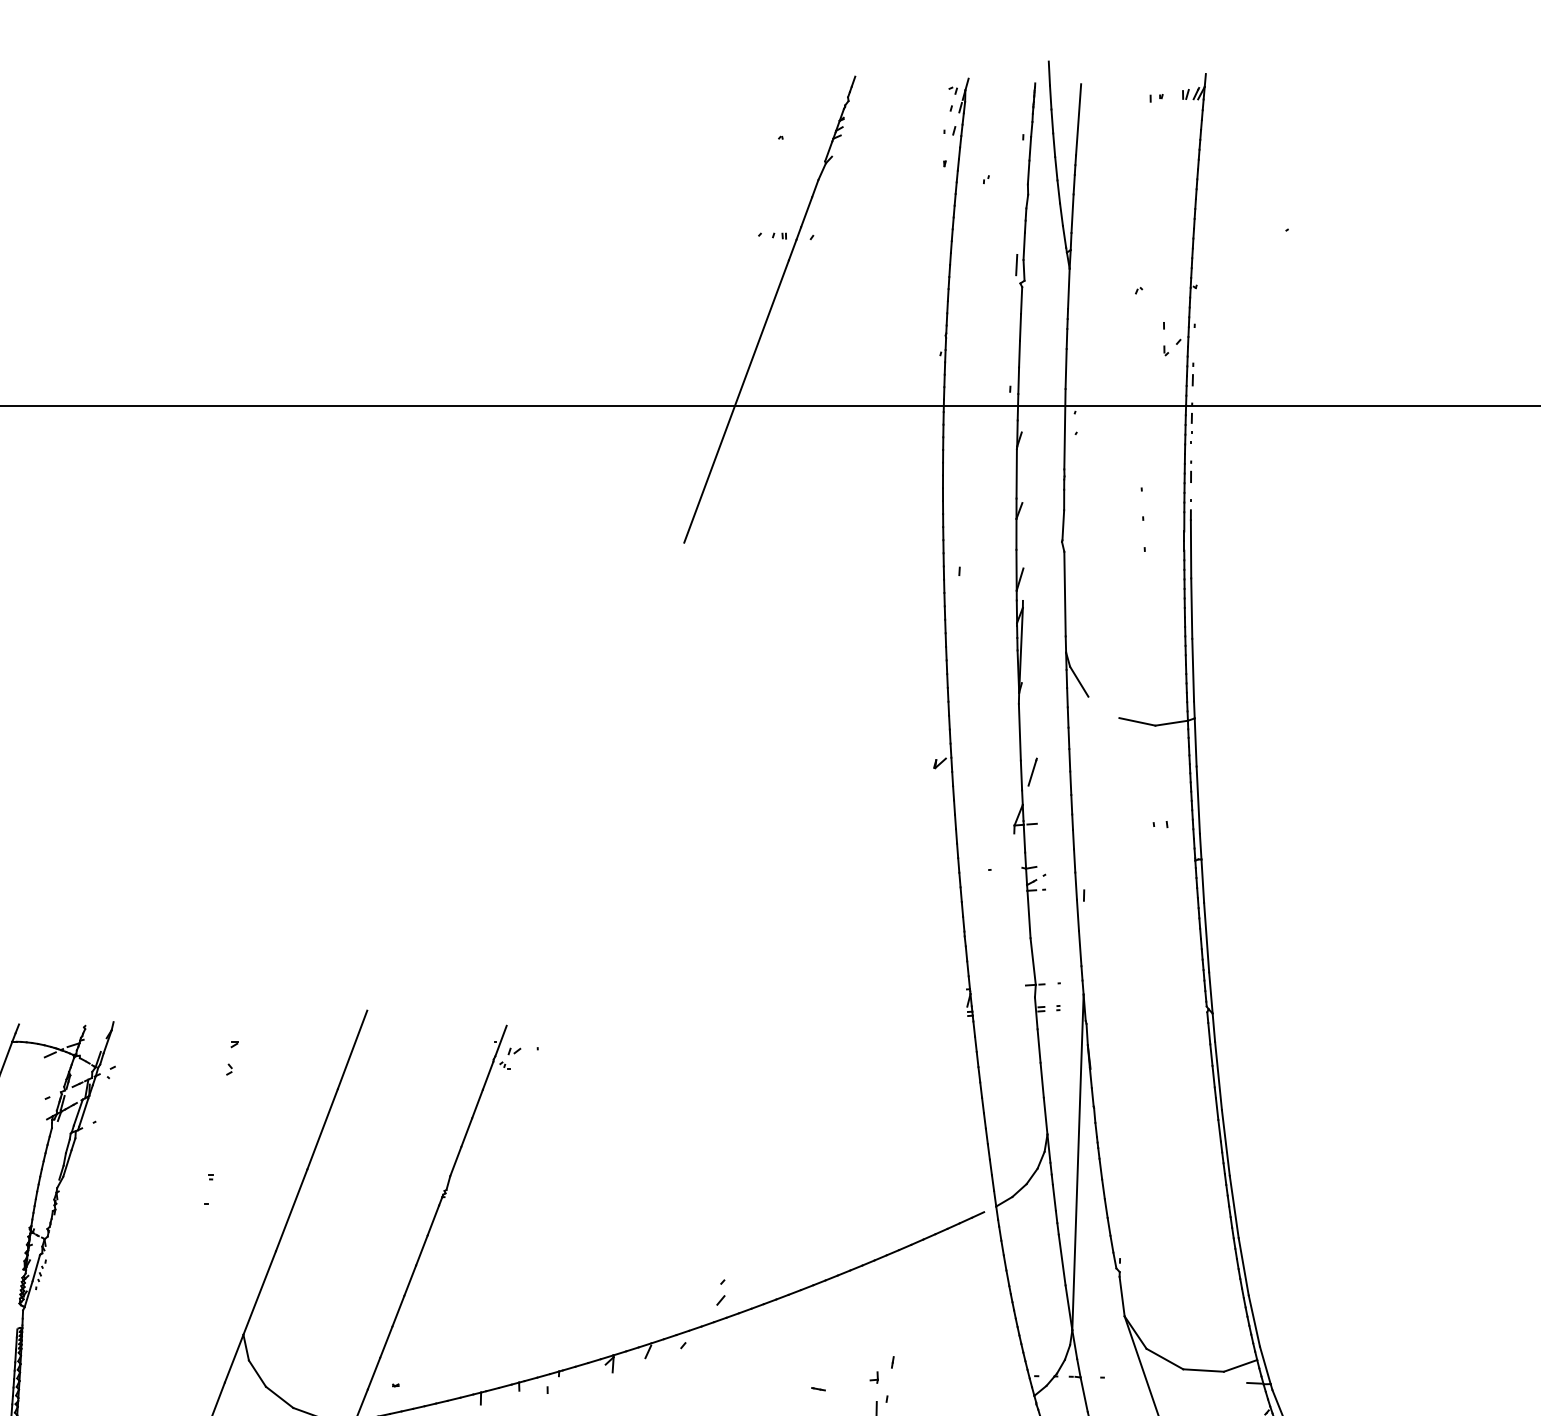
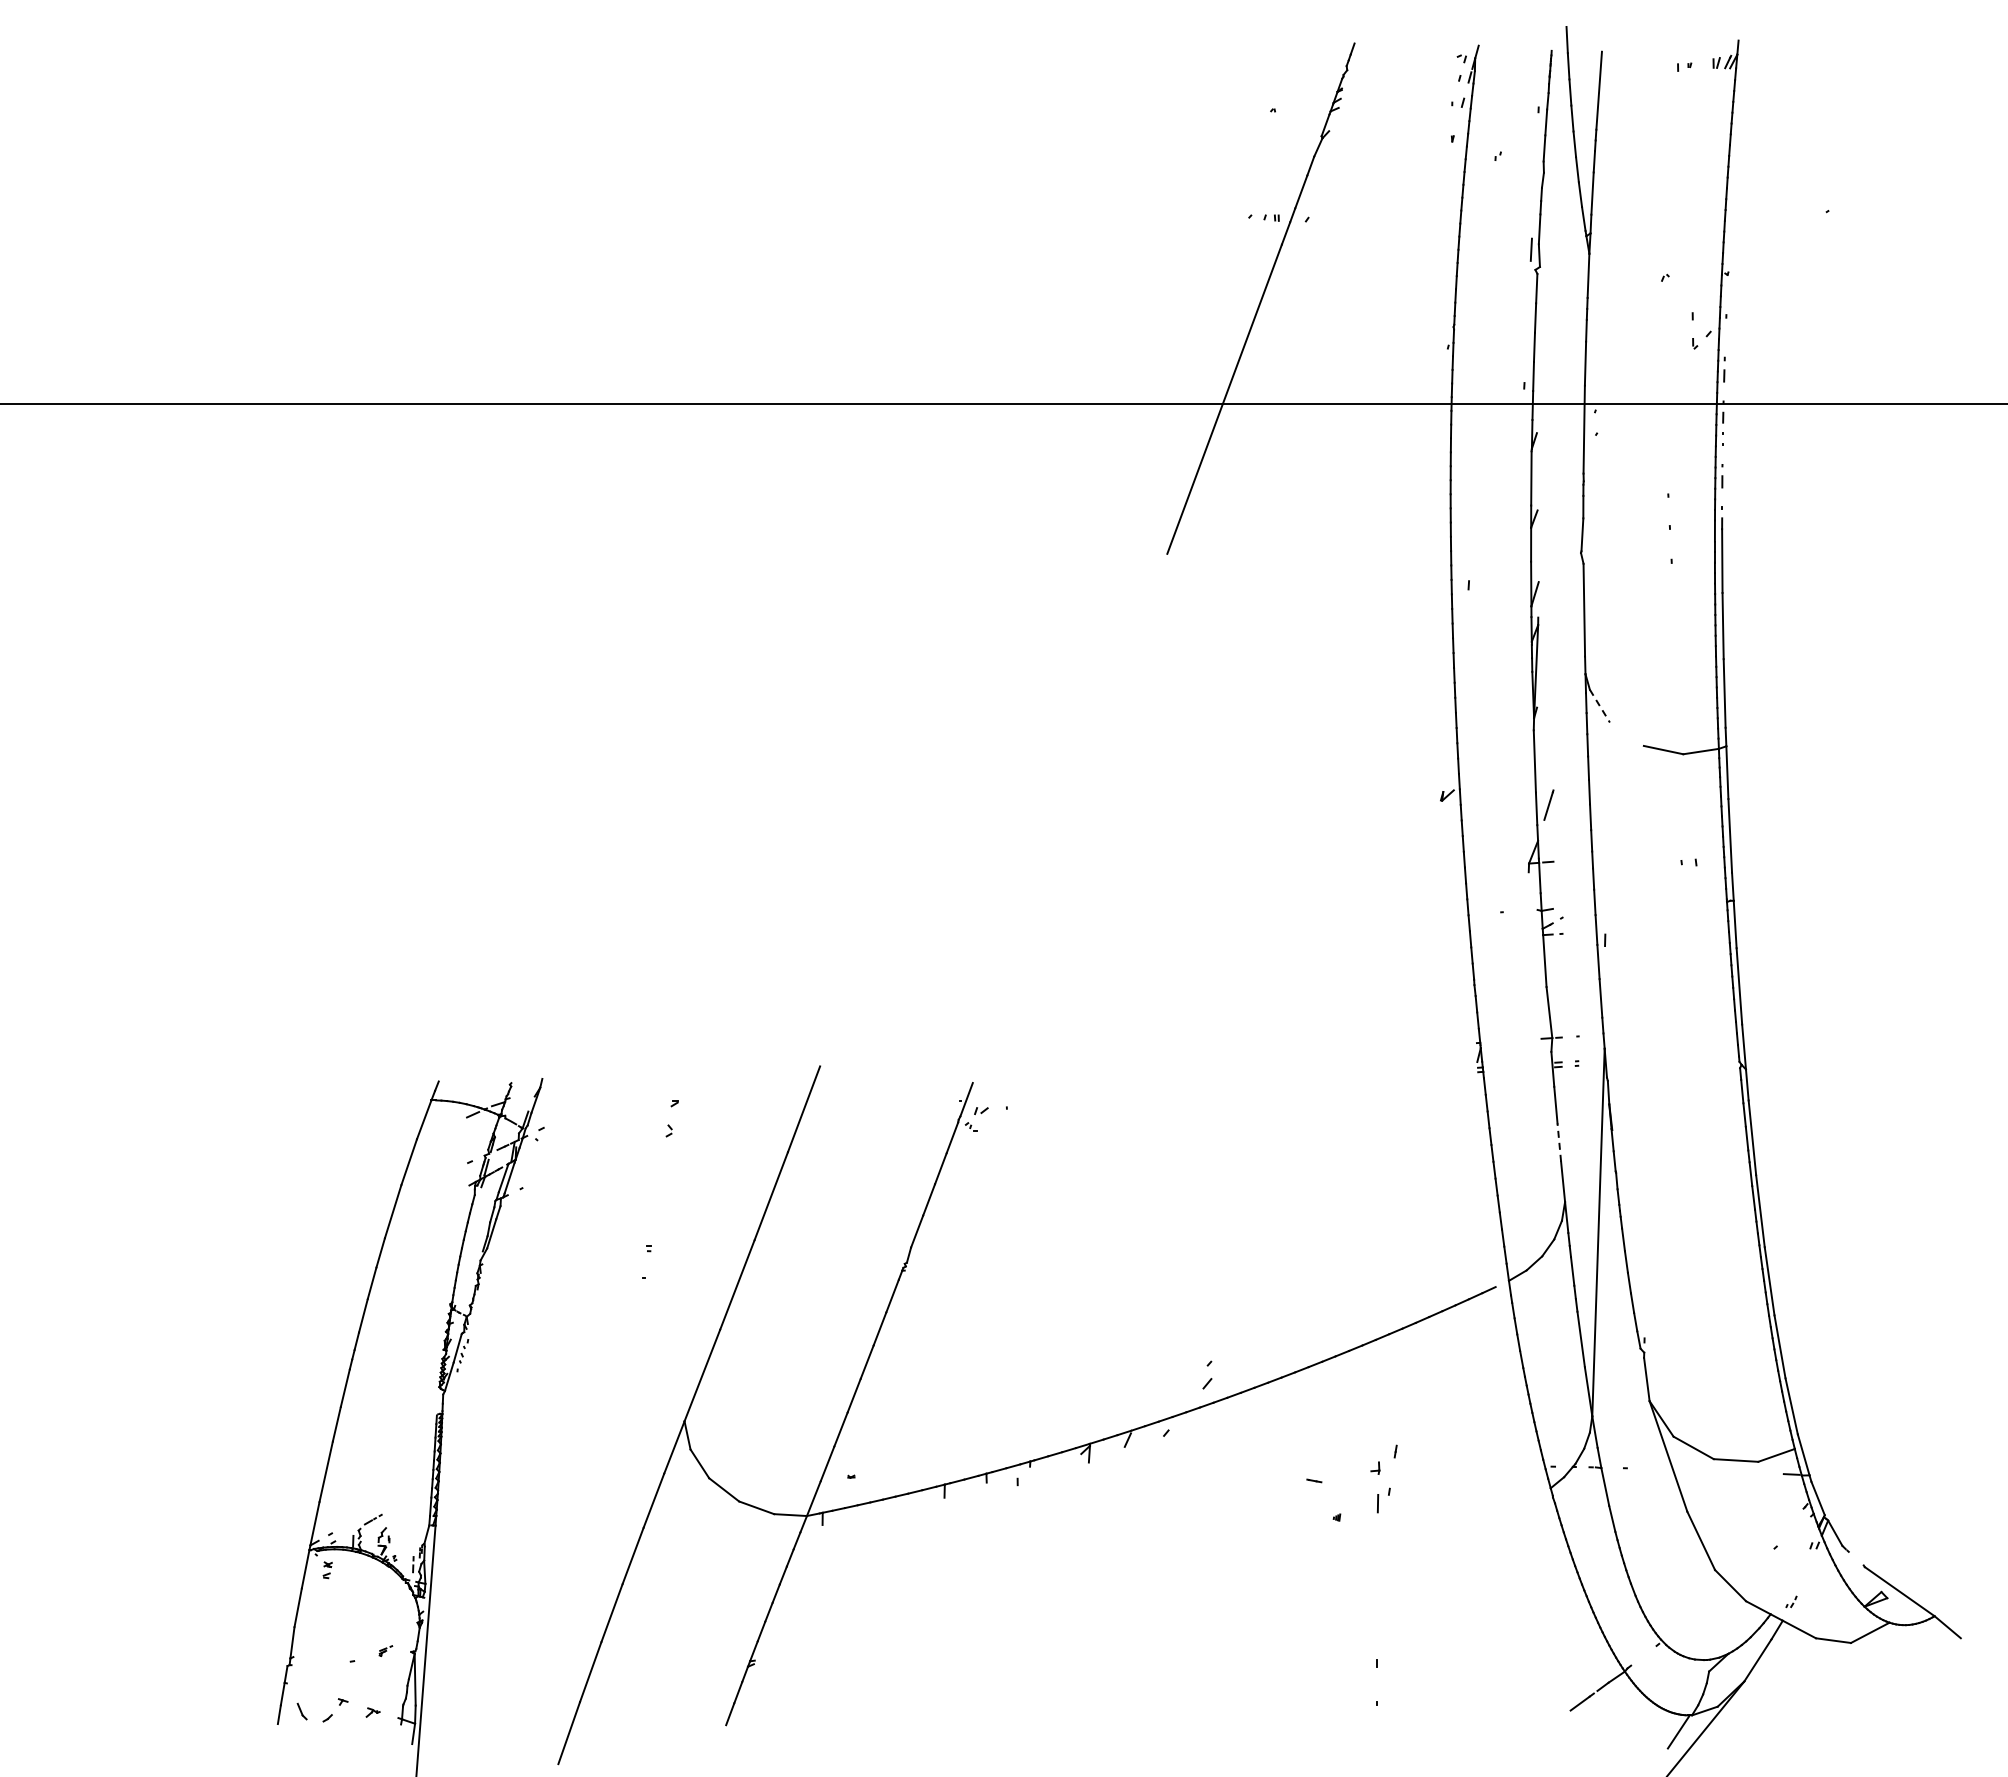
line: (1079, 682) -> (1600, 706), solid -> dashed
line: (1042, 1080) -> (1559, 1142), solid -> dashed

